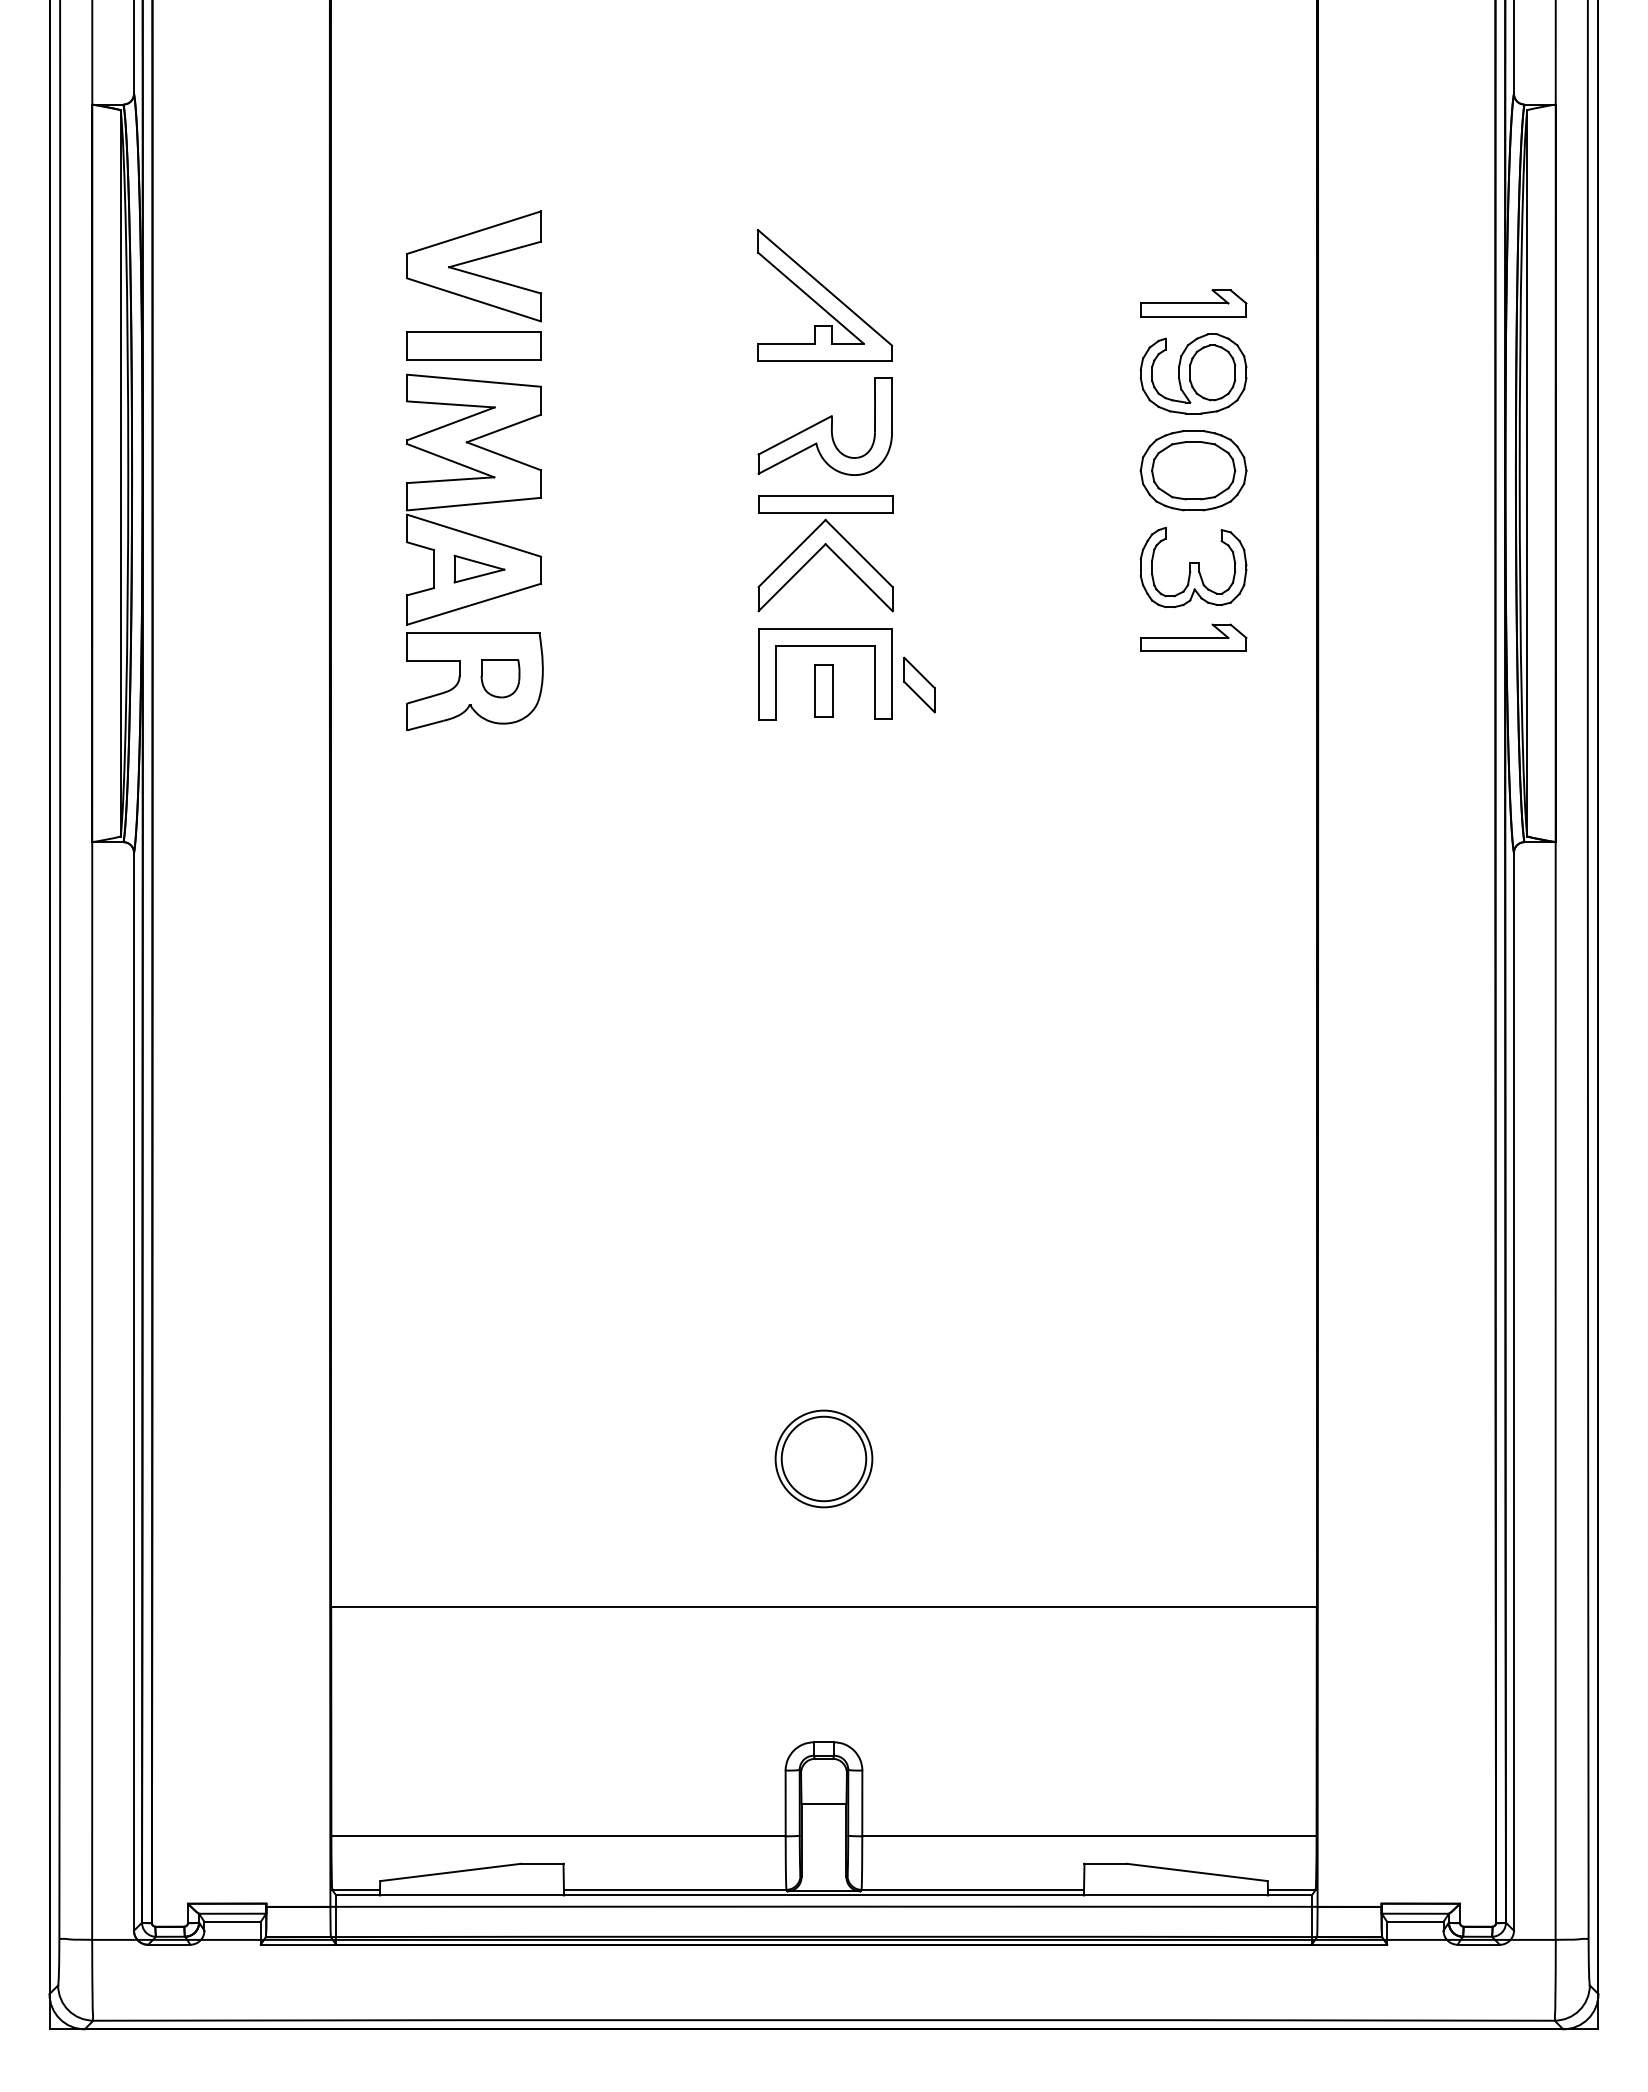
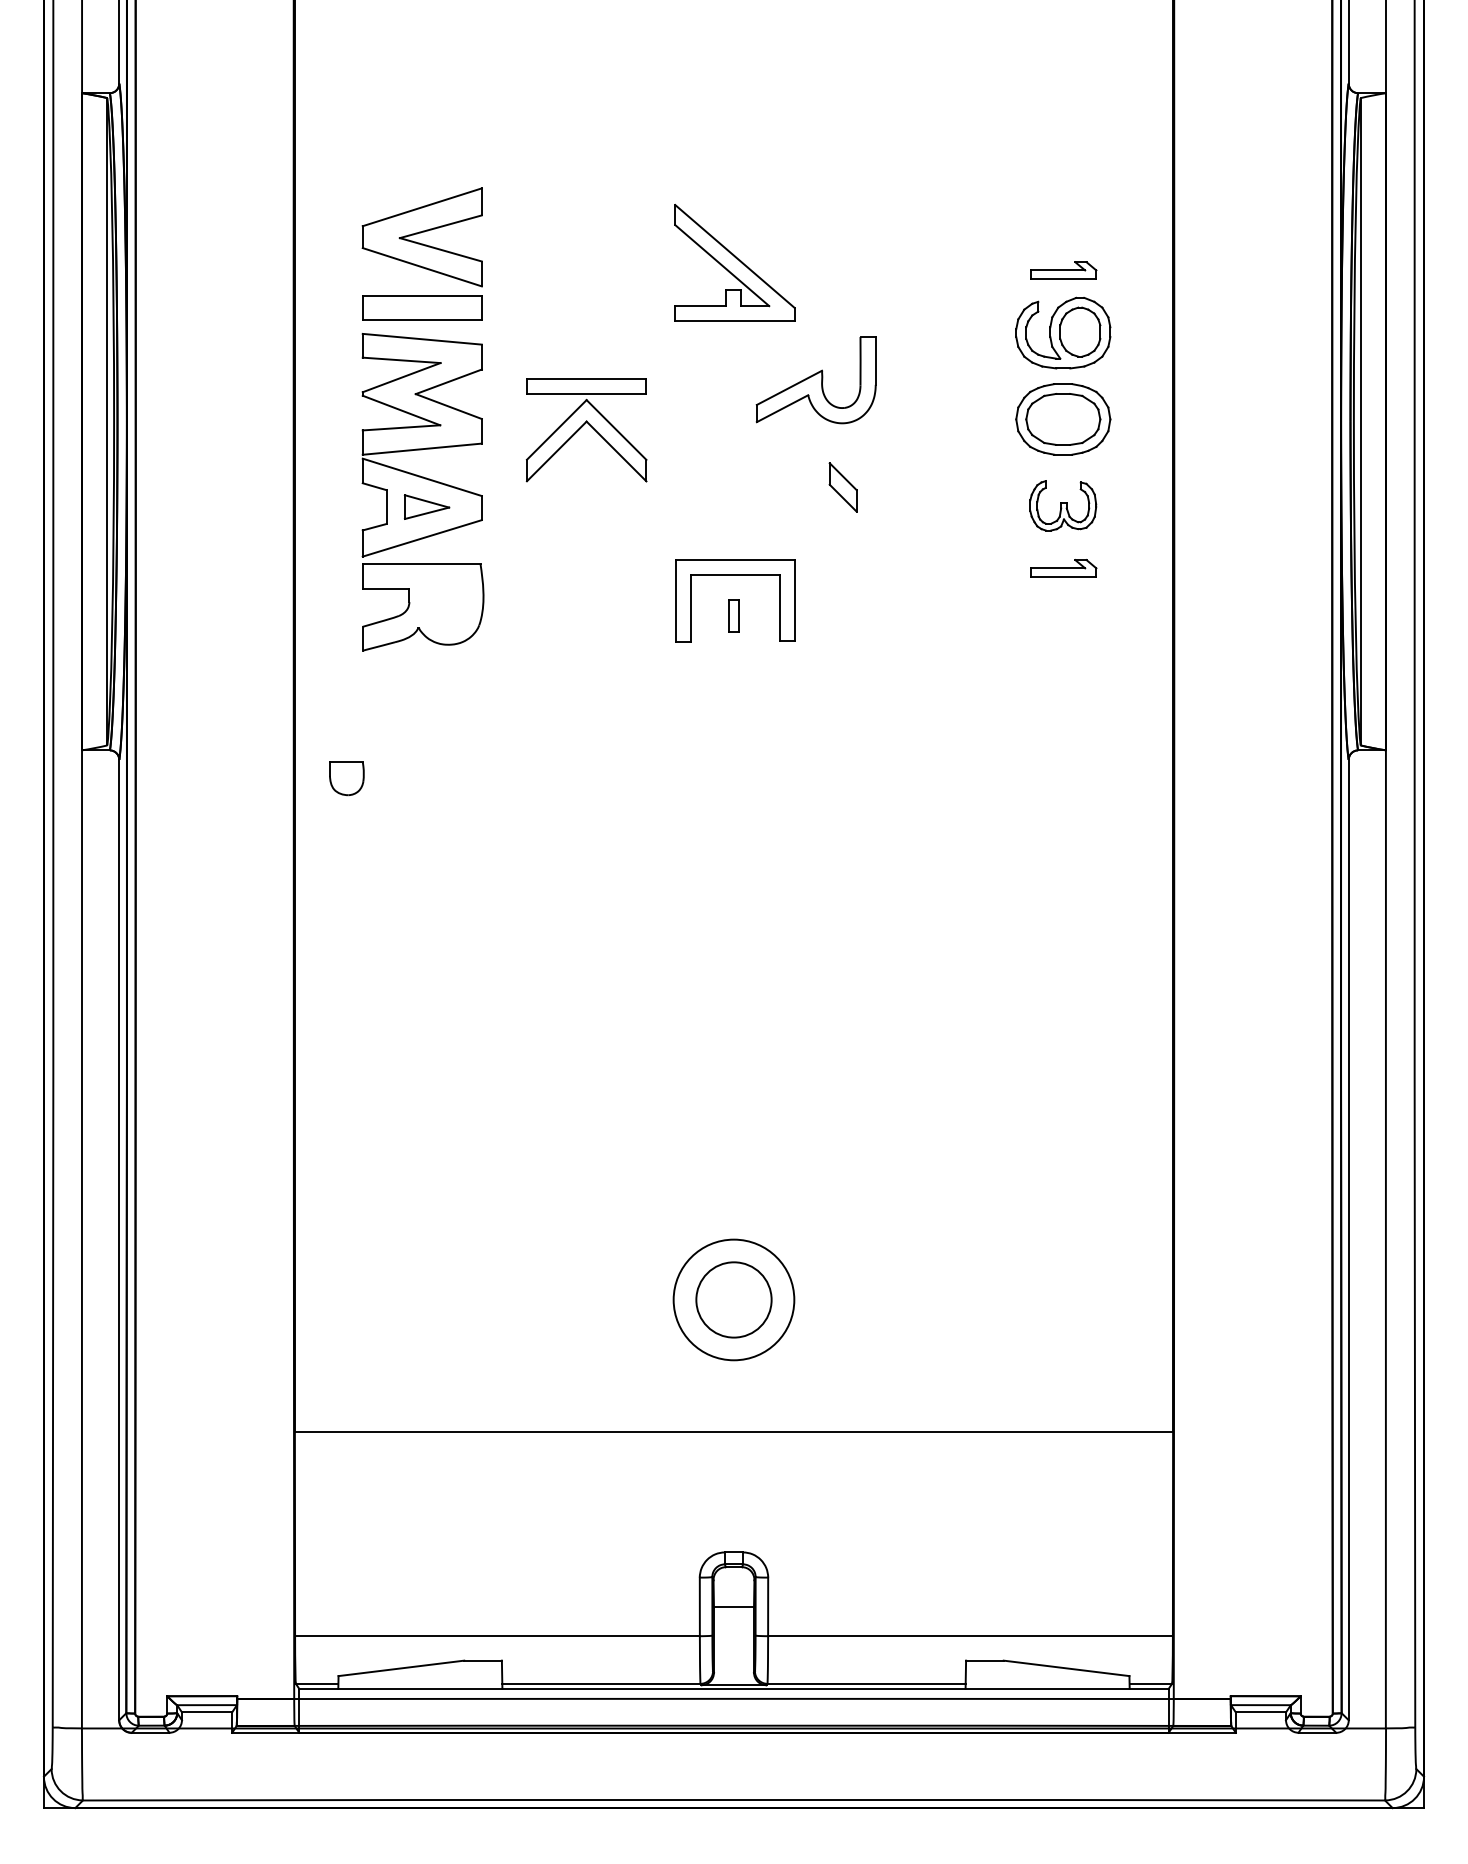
part: (1193, 303) -> (1063, 270), size x0.7
part: (824, 426) -> (815, 380), moved
part: (825, 553) -> (586, 429), moved
part: (1193, 567) -> (1063, 505), size x0.7
part: (1193, 637) -> (1063, 568), size x0.7
part: (500, 678) -> (346, 778), moved
part: (919, 684) -> (843, 486), moved
part: (823, 690) -> (733, 615), size x0.7
circle: (823, 1458) -> (733, 1299), size x1.4

